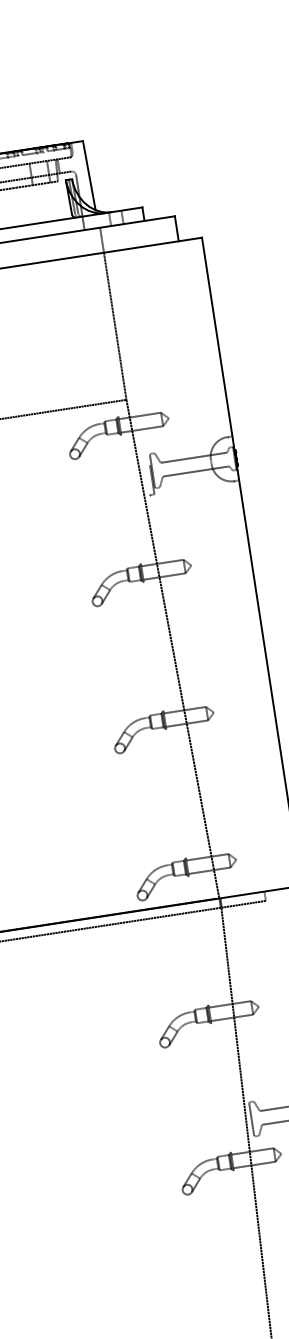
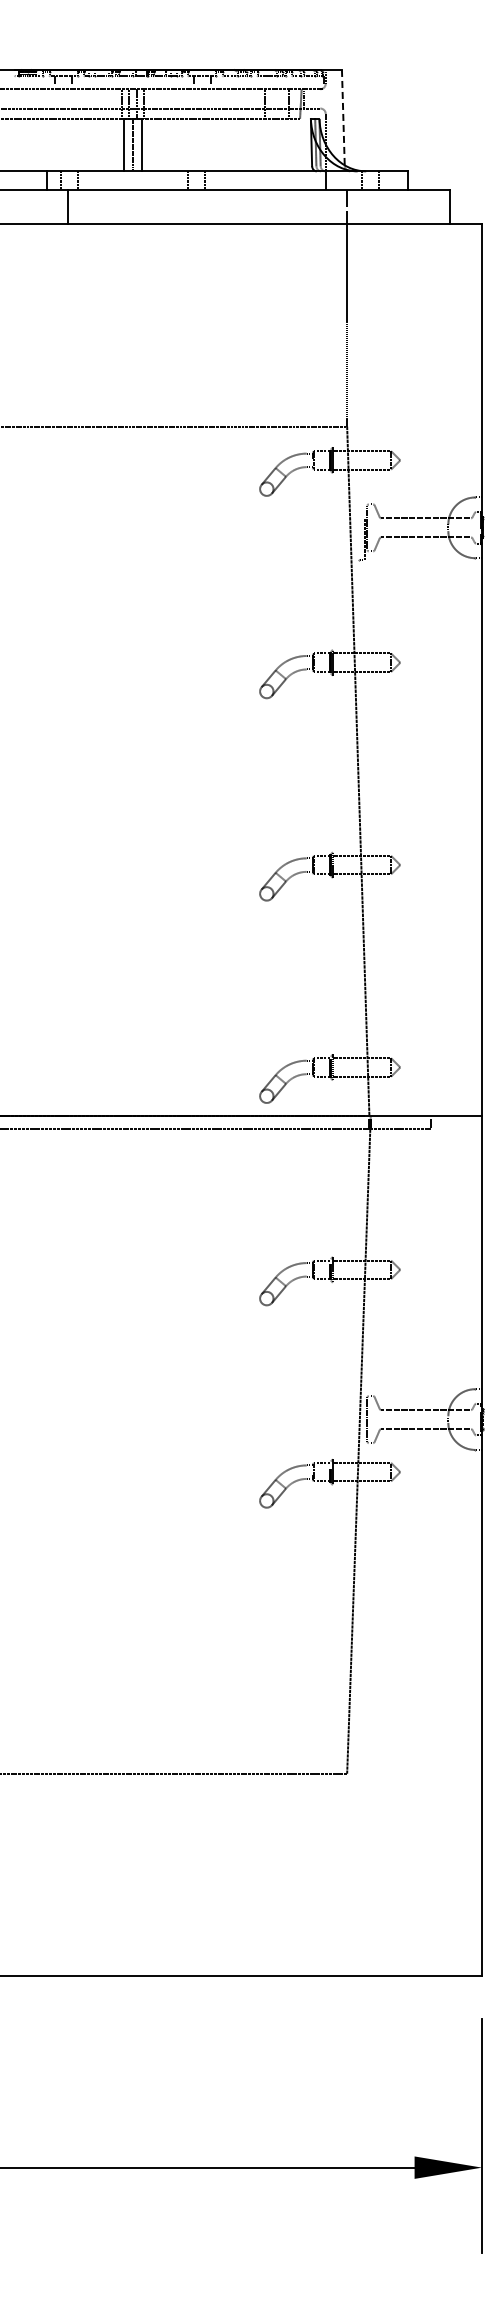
line: (89, 175) -> (343, 117), solid -> dashed

